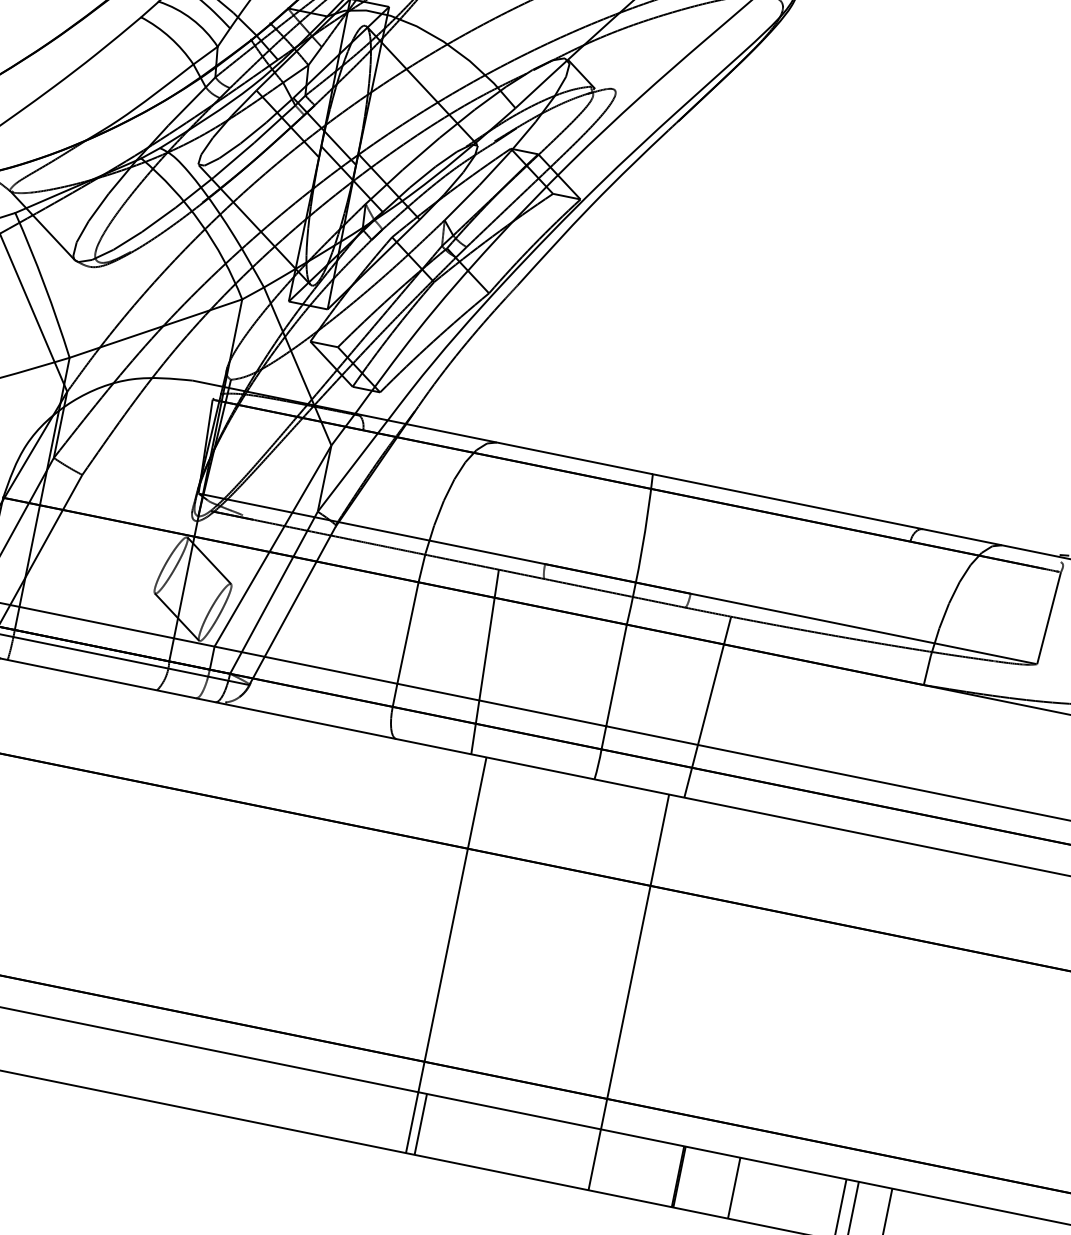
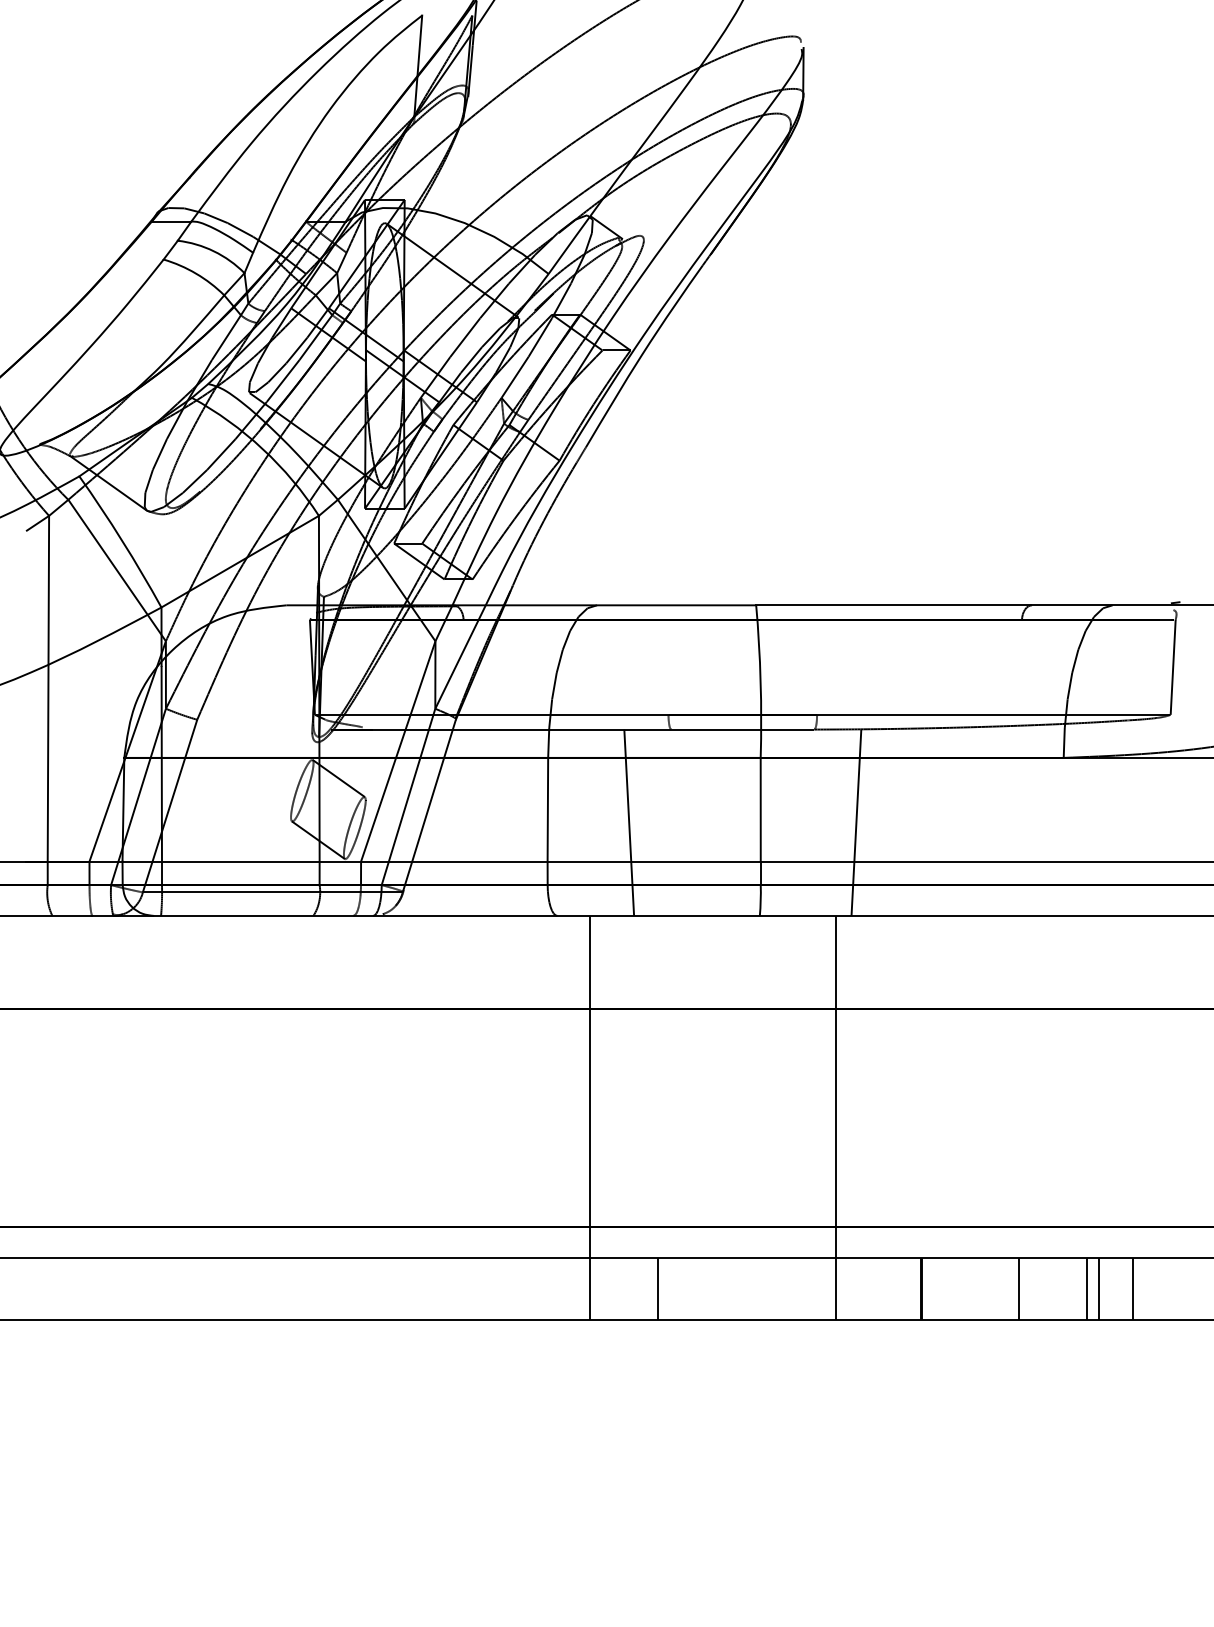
line: (446, 954) -> (589, 1117), moved
line: (734, 1188) -> (1019, 1288), moved

